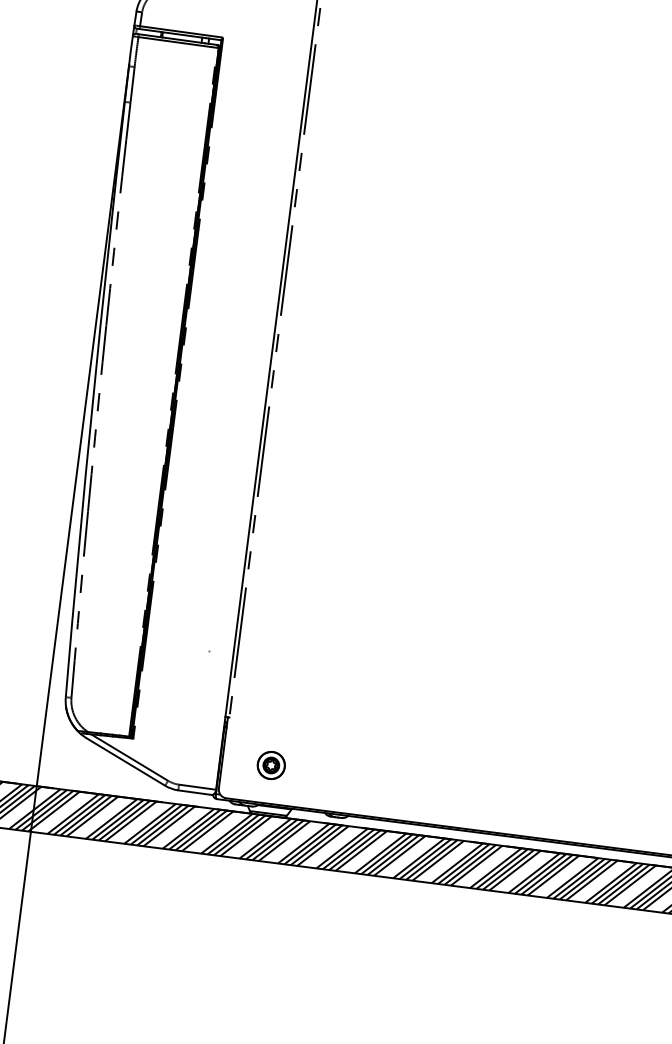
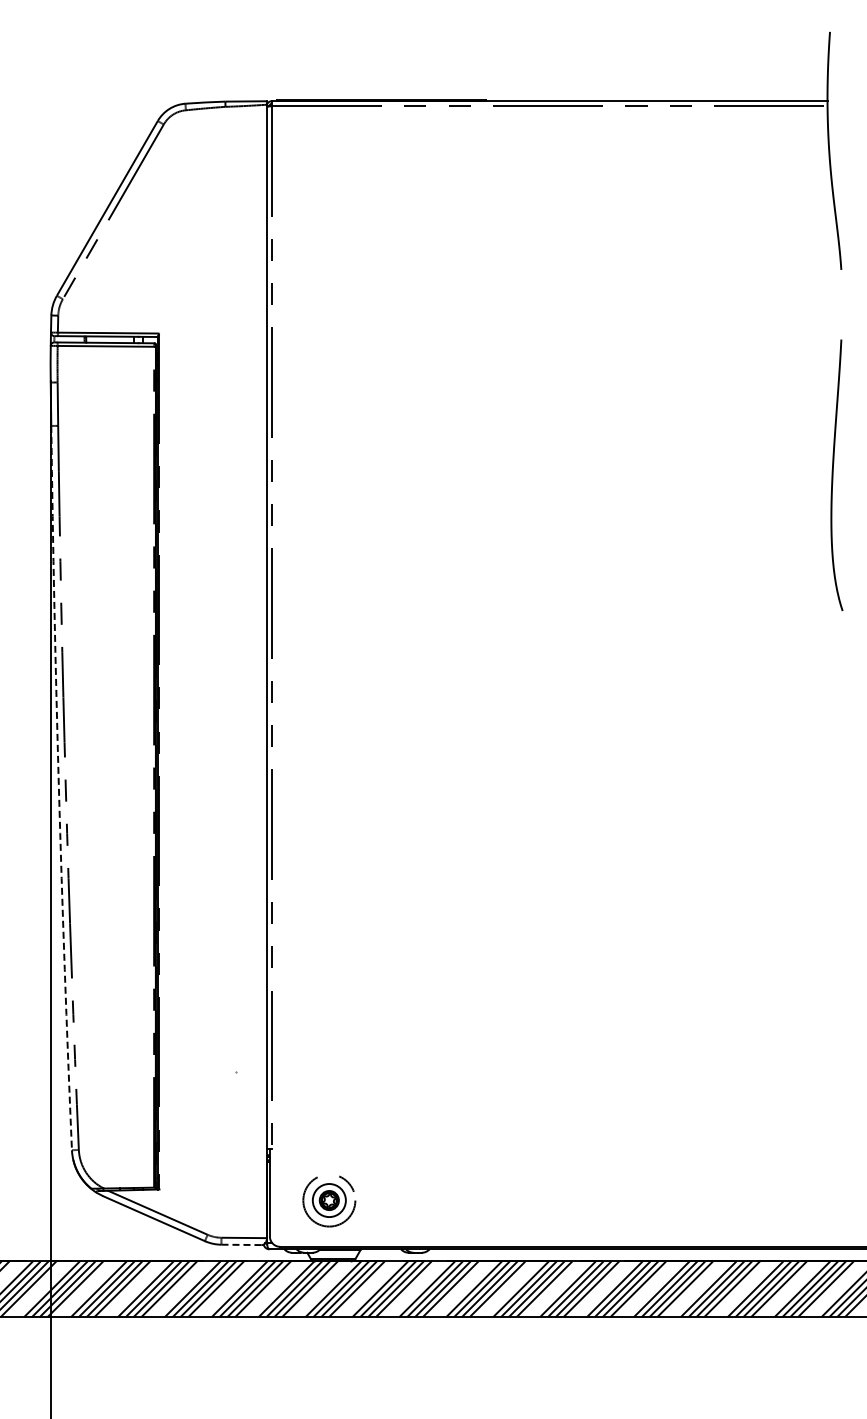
arc: (92, 399) -> (58, 788), solid -> dashed
circle: (271, 765) -> (329, 1200), size x1.6
line: (193, 792) -> (240, 1244), solid -> dashed

